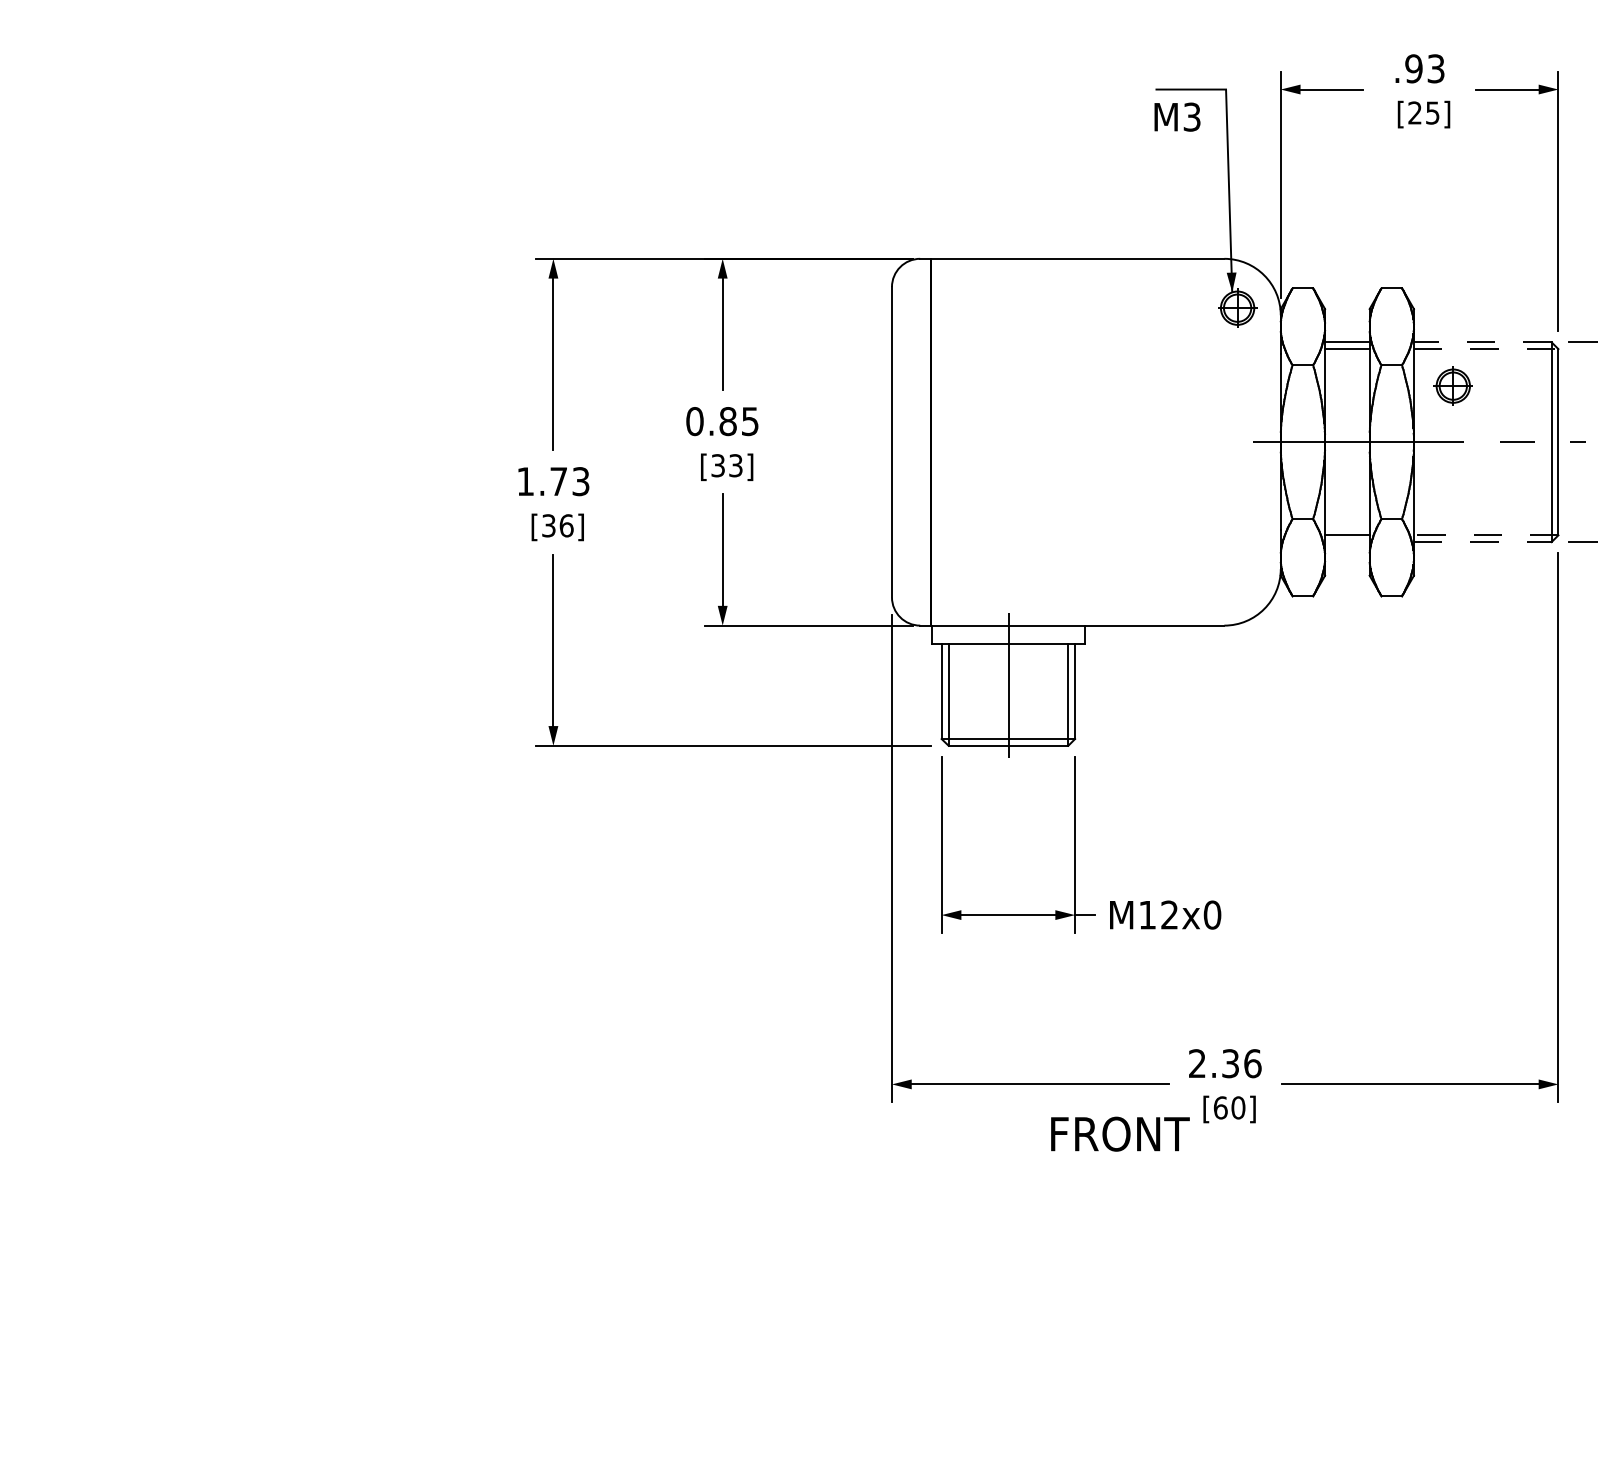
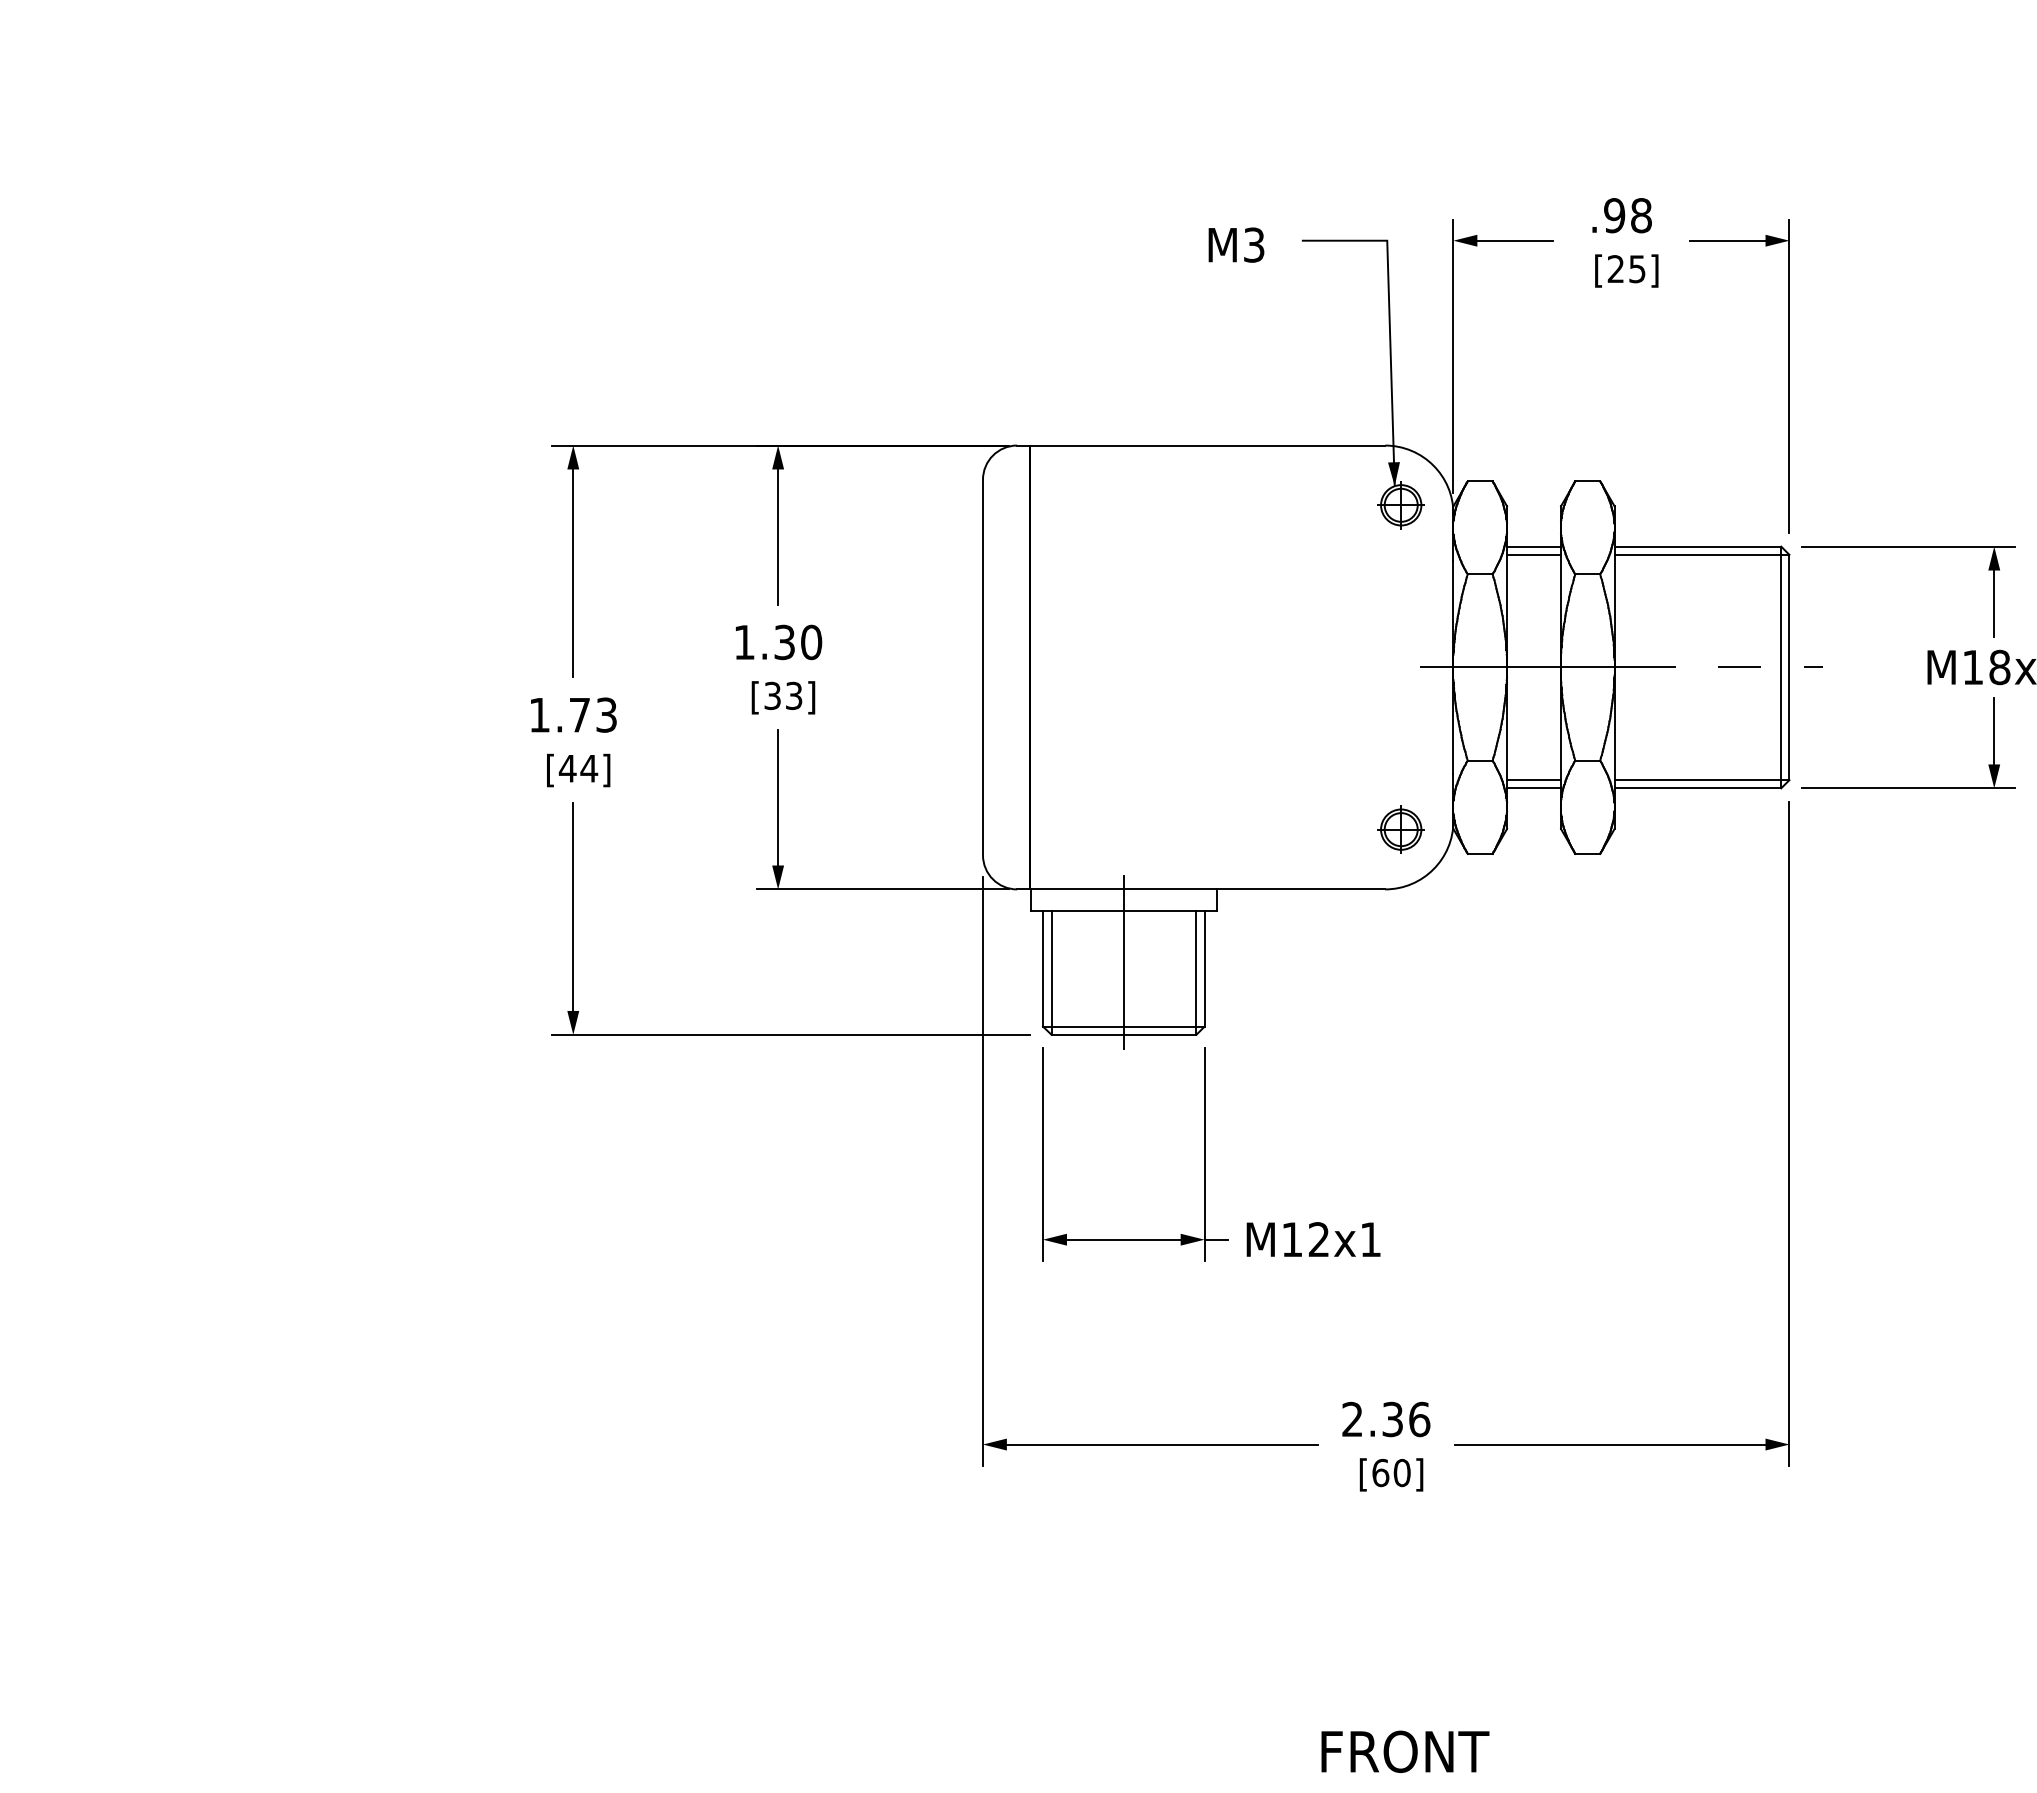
text: (1436, 68) -> (1641, 215), .93 -> .98
text: (1177, 116) -> (1236, 244), moved
line: (1482, 342) -> (1697, 546), dashed -> solid
line: (1486, 348) -> (1702, 554), dashed -> solid
part: (1452, 386) -> (1400, 829), moved
text: (722, 421) -> (778, 642), 0.85 -> 1.30
text: (557, 525) -> (578, 768), [36] -> [44]
line: (1485, 535) -> (1701, 780), dashed -> solid
line: (1347, 542) -> (1534, 788), added
line: (1483, 542) -> (1698, 788), dashed -> solid
text: (1212, 914) -> (1370, 1239), M12x0 -> M12x1
text: (1120, 1133) -> (1405, 1751), moved

